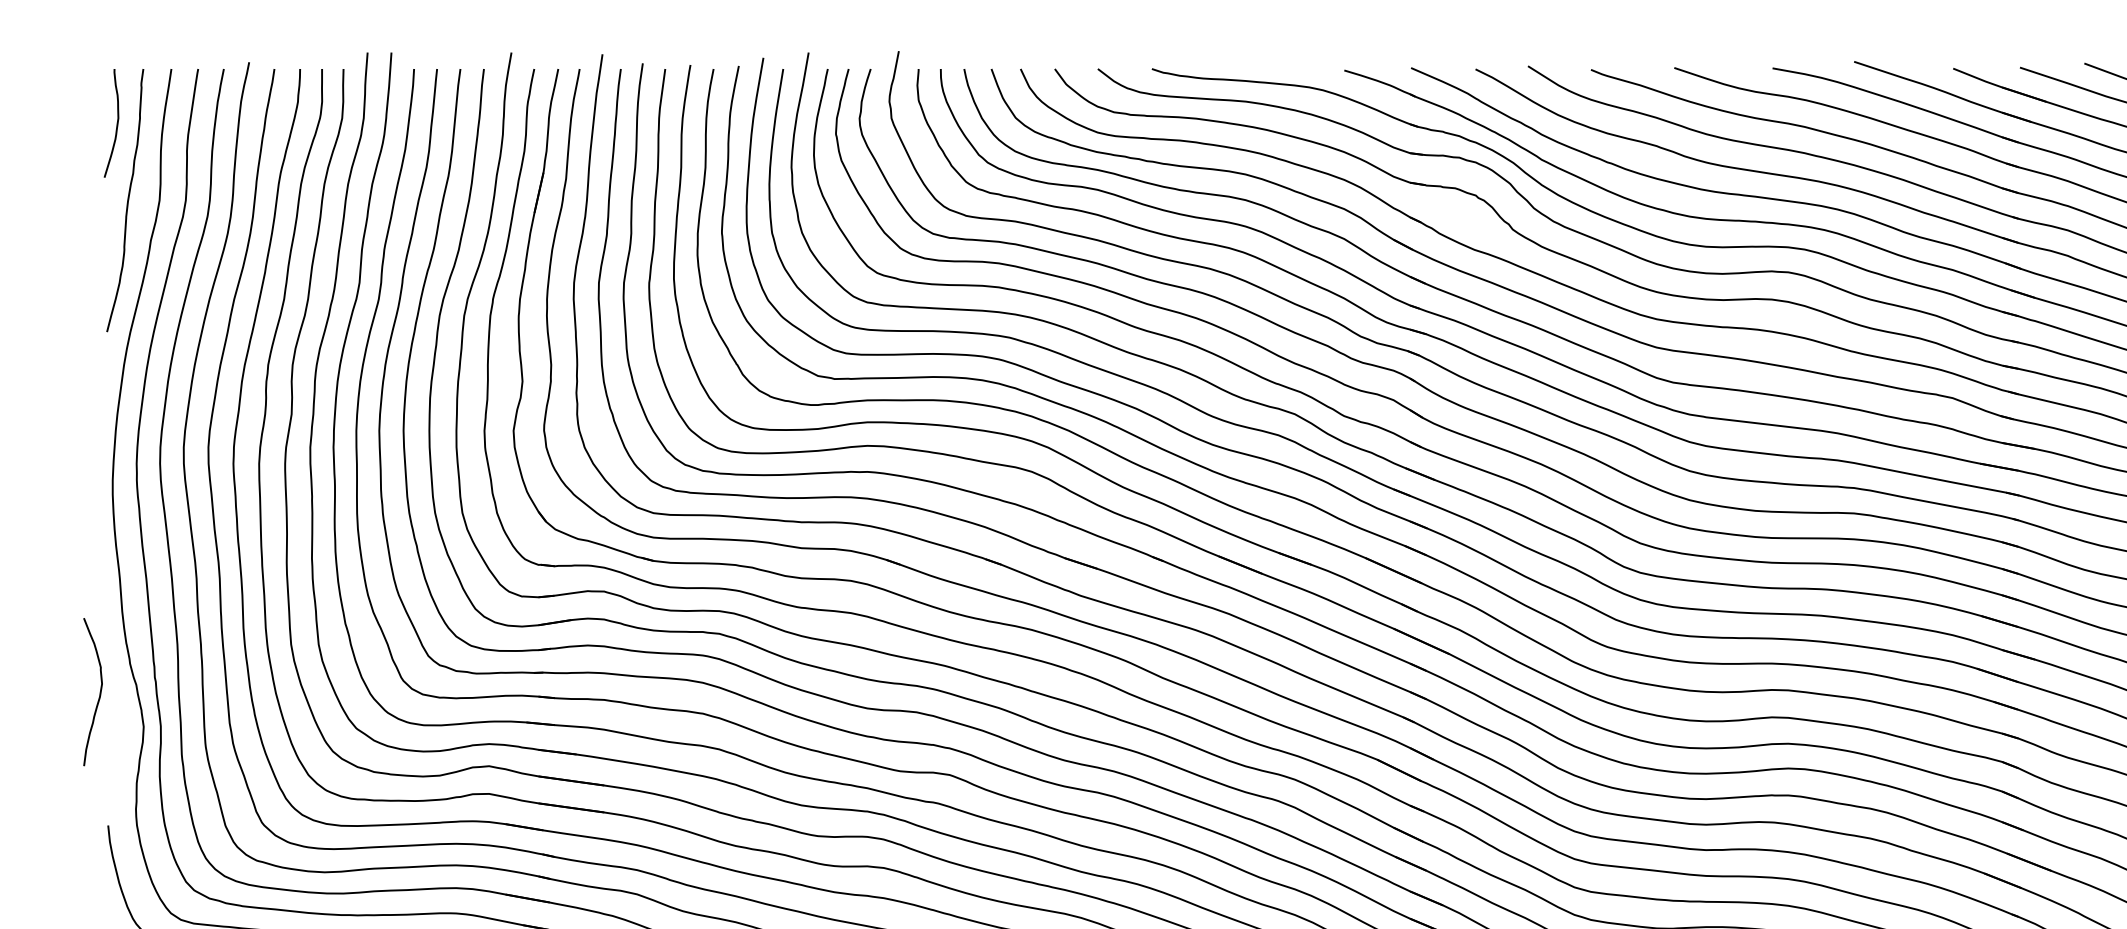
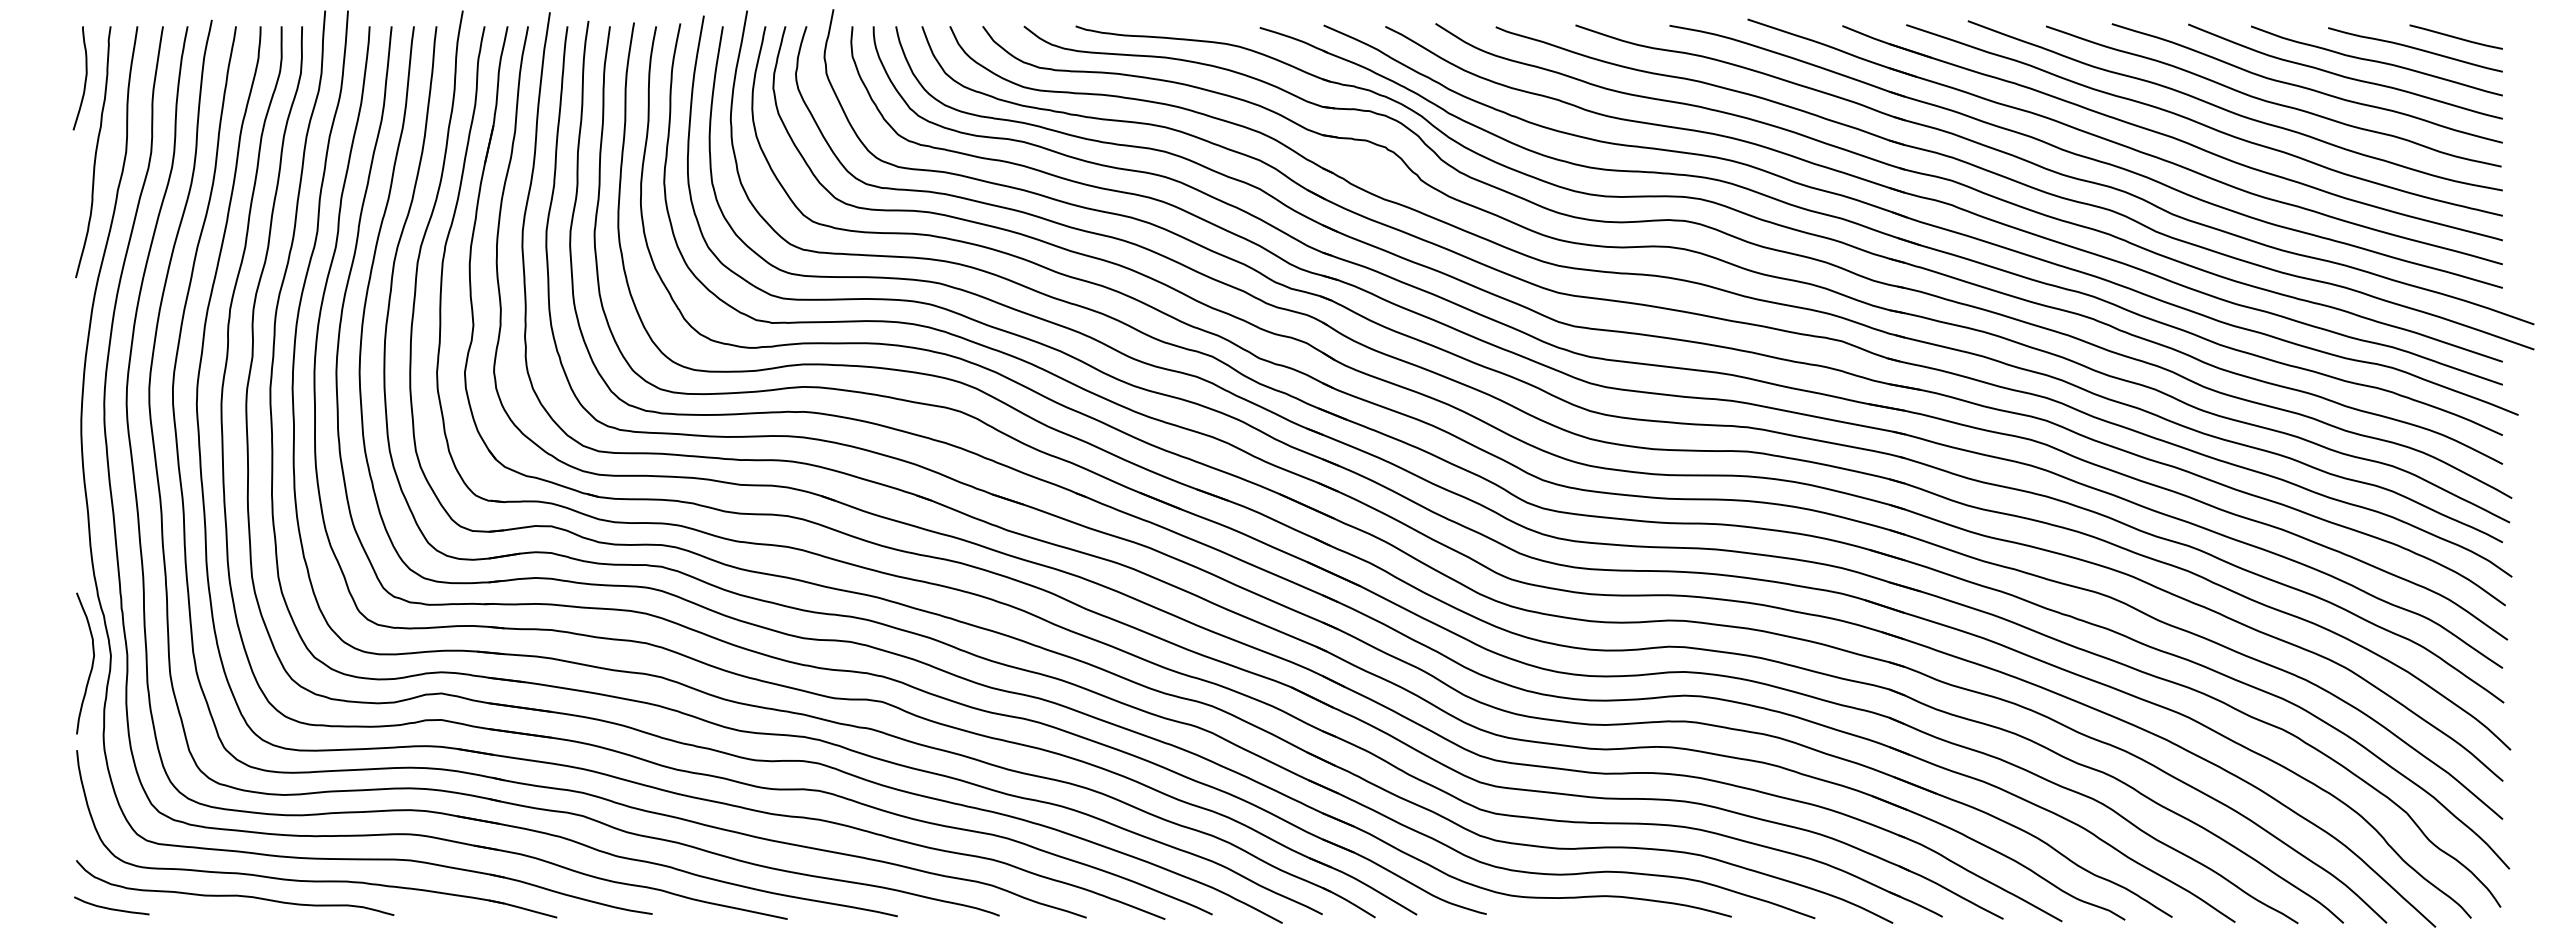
curve: (99, 693) -> (91, 664), moved

